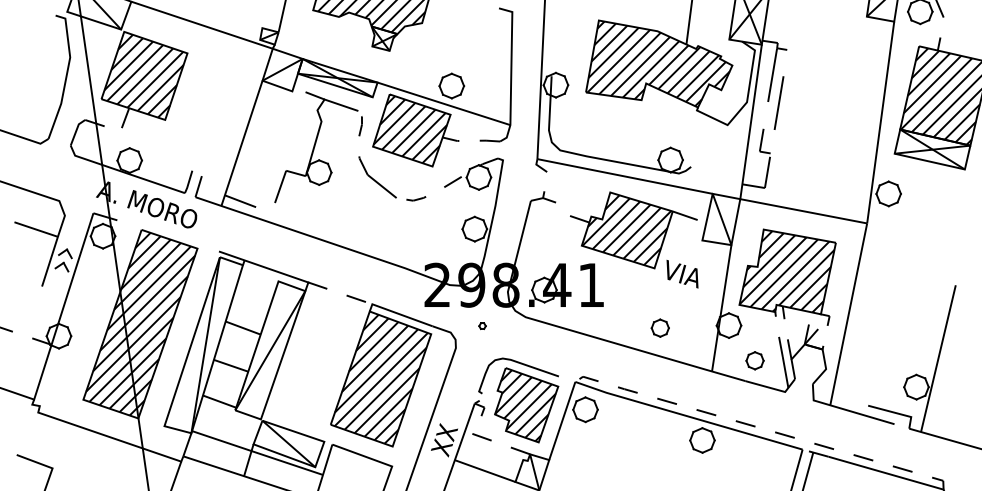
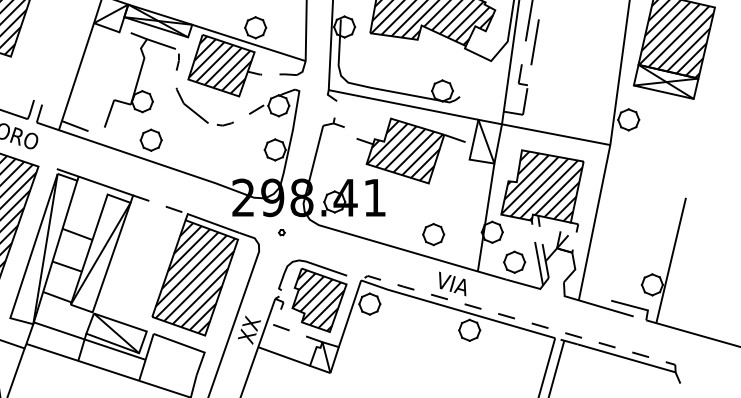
part: (329, 217) -> (151, 139), added
text: (682, 274) -> (452, 284), moved
part: (660, 327) -> (433, 233), size x1.43
part: (754, 360) -> (514, 262), size x1.43

